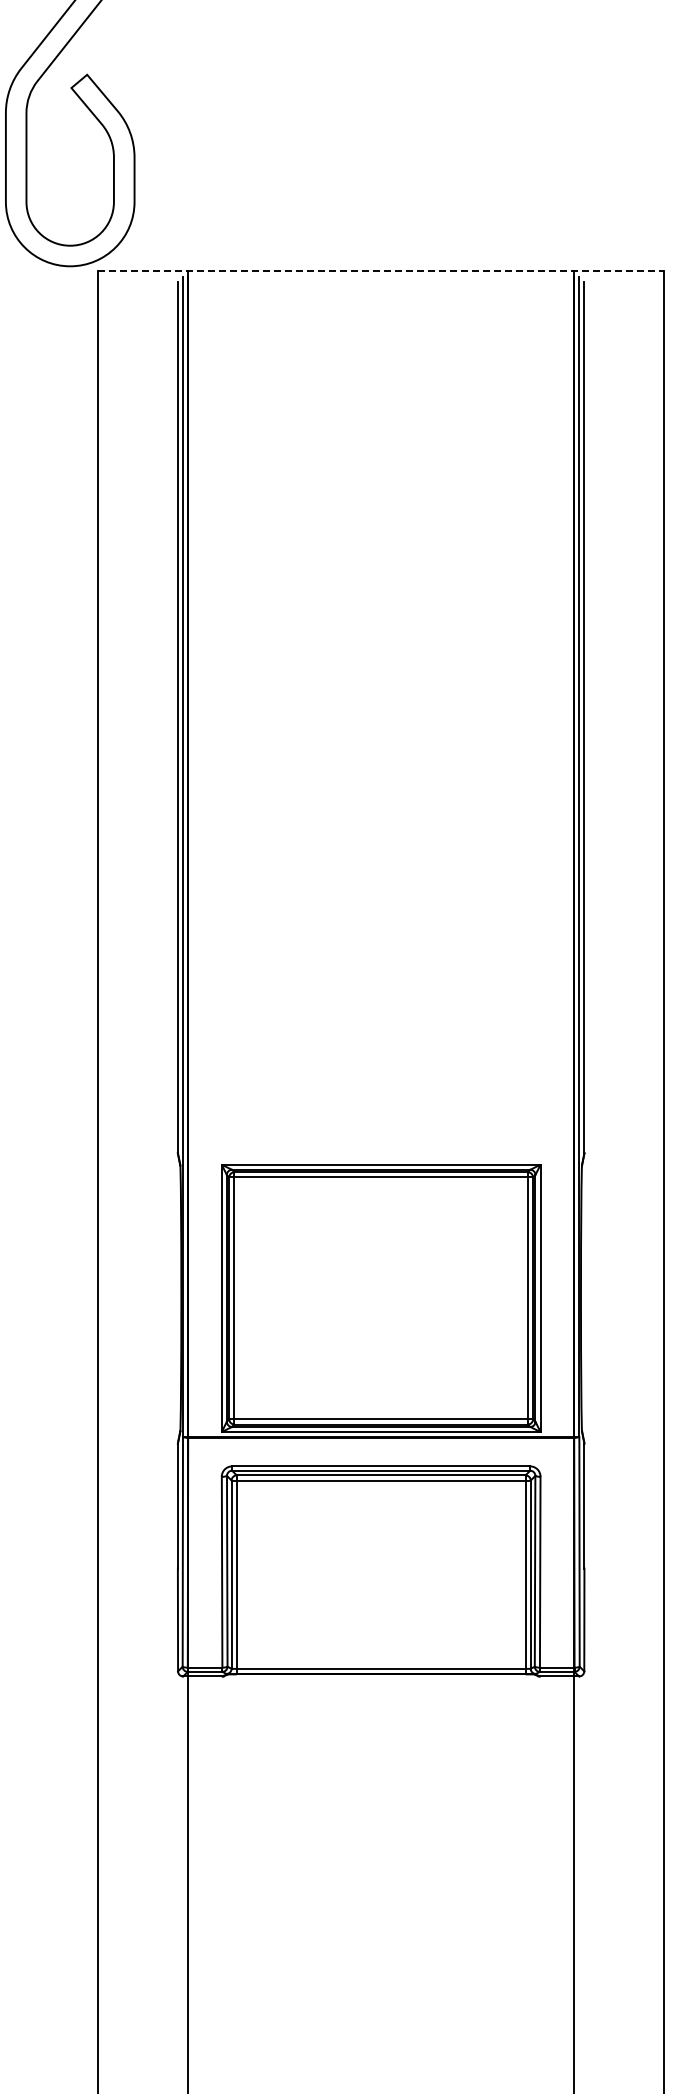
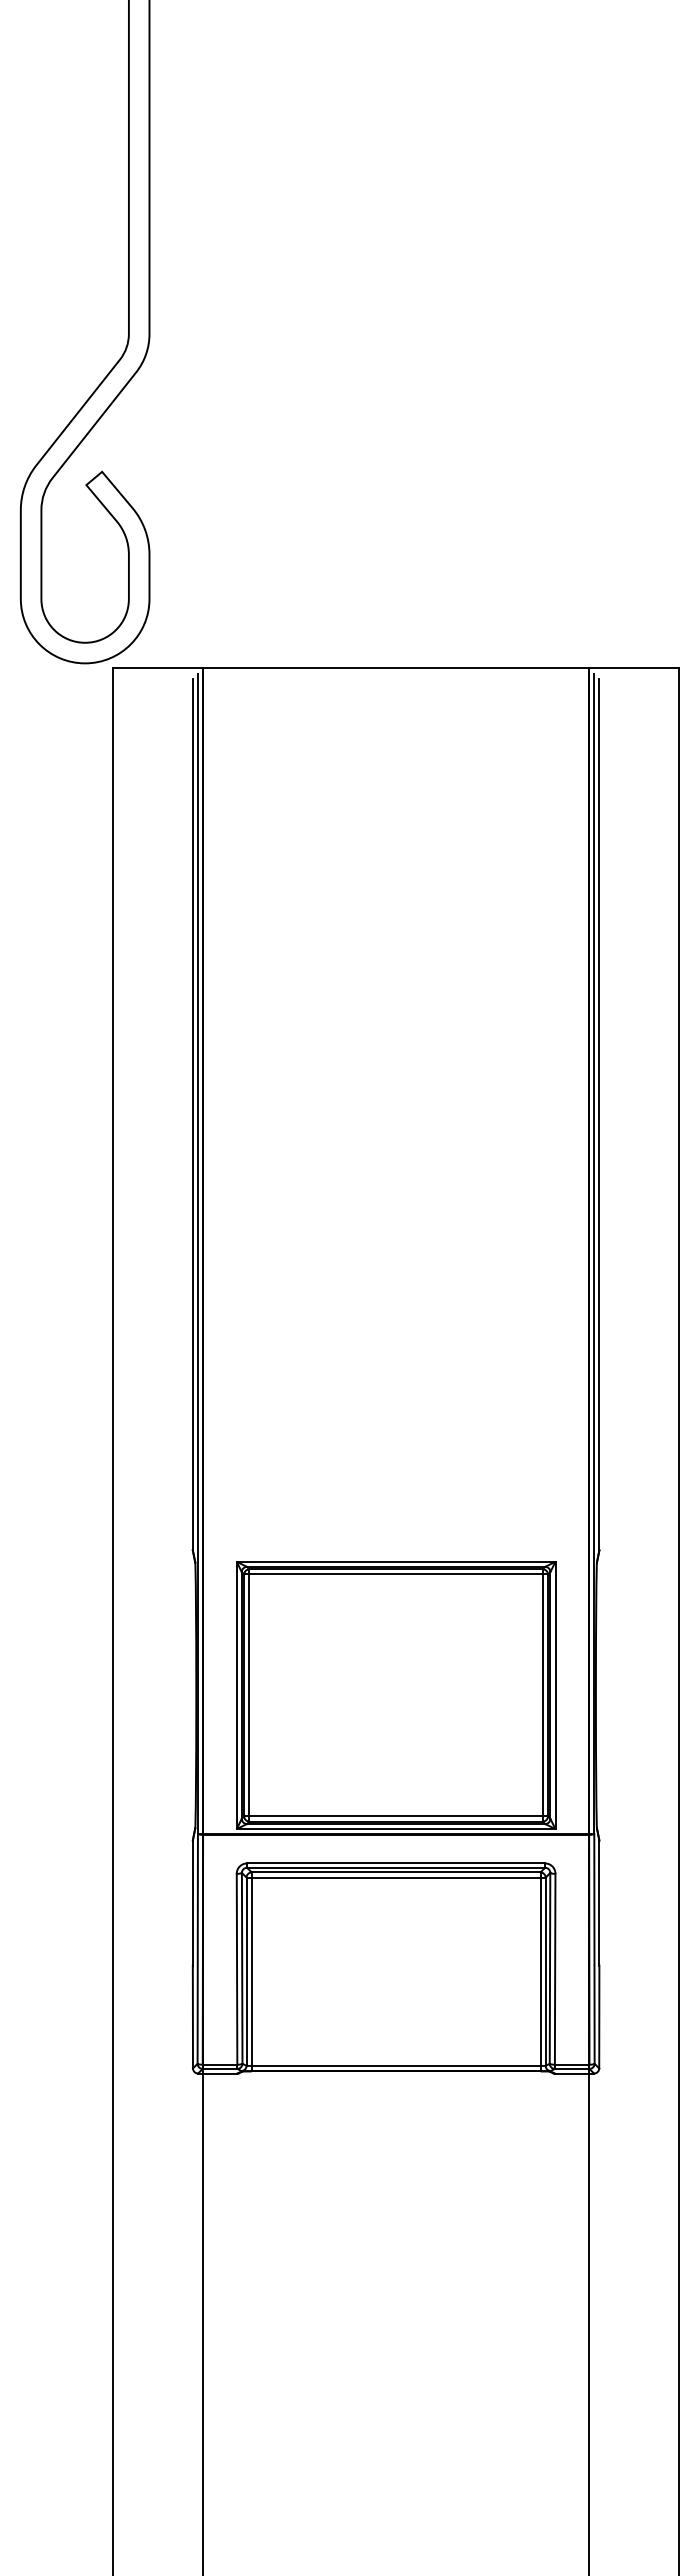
line: (381, 270) -> (396, 667), dashed -> solid

